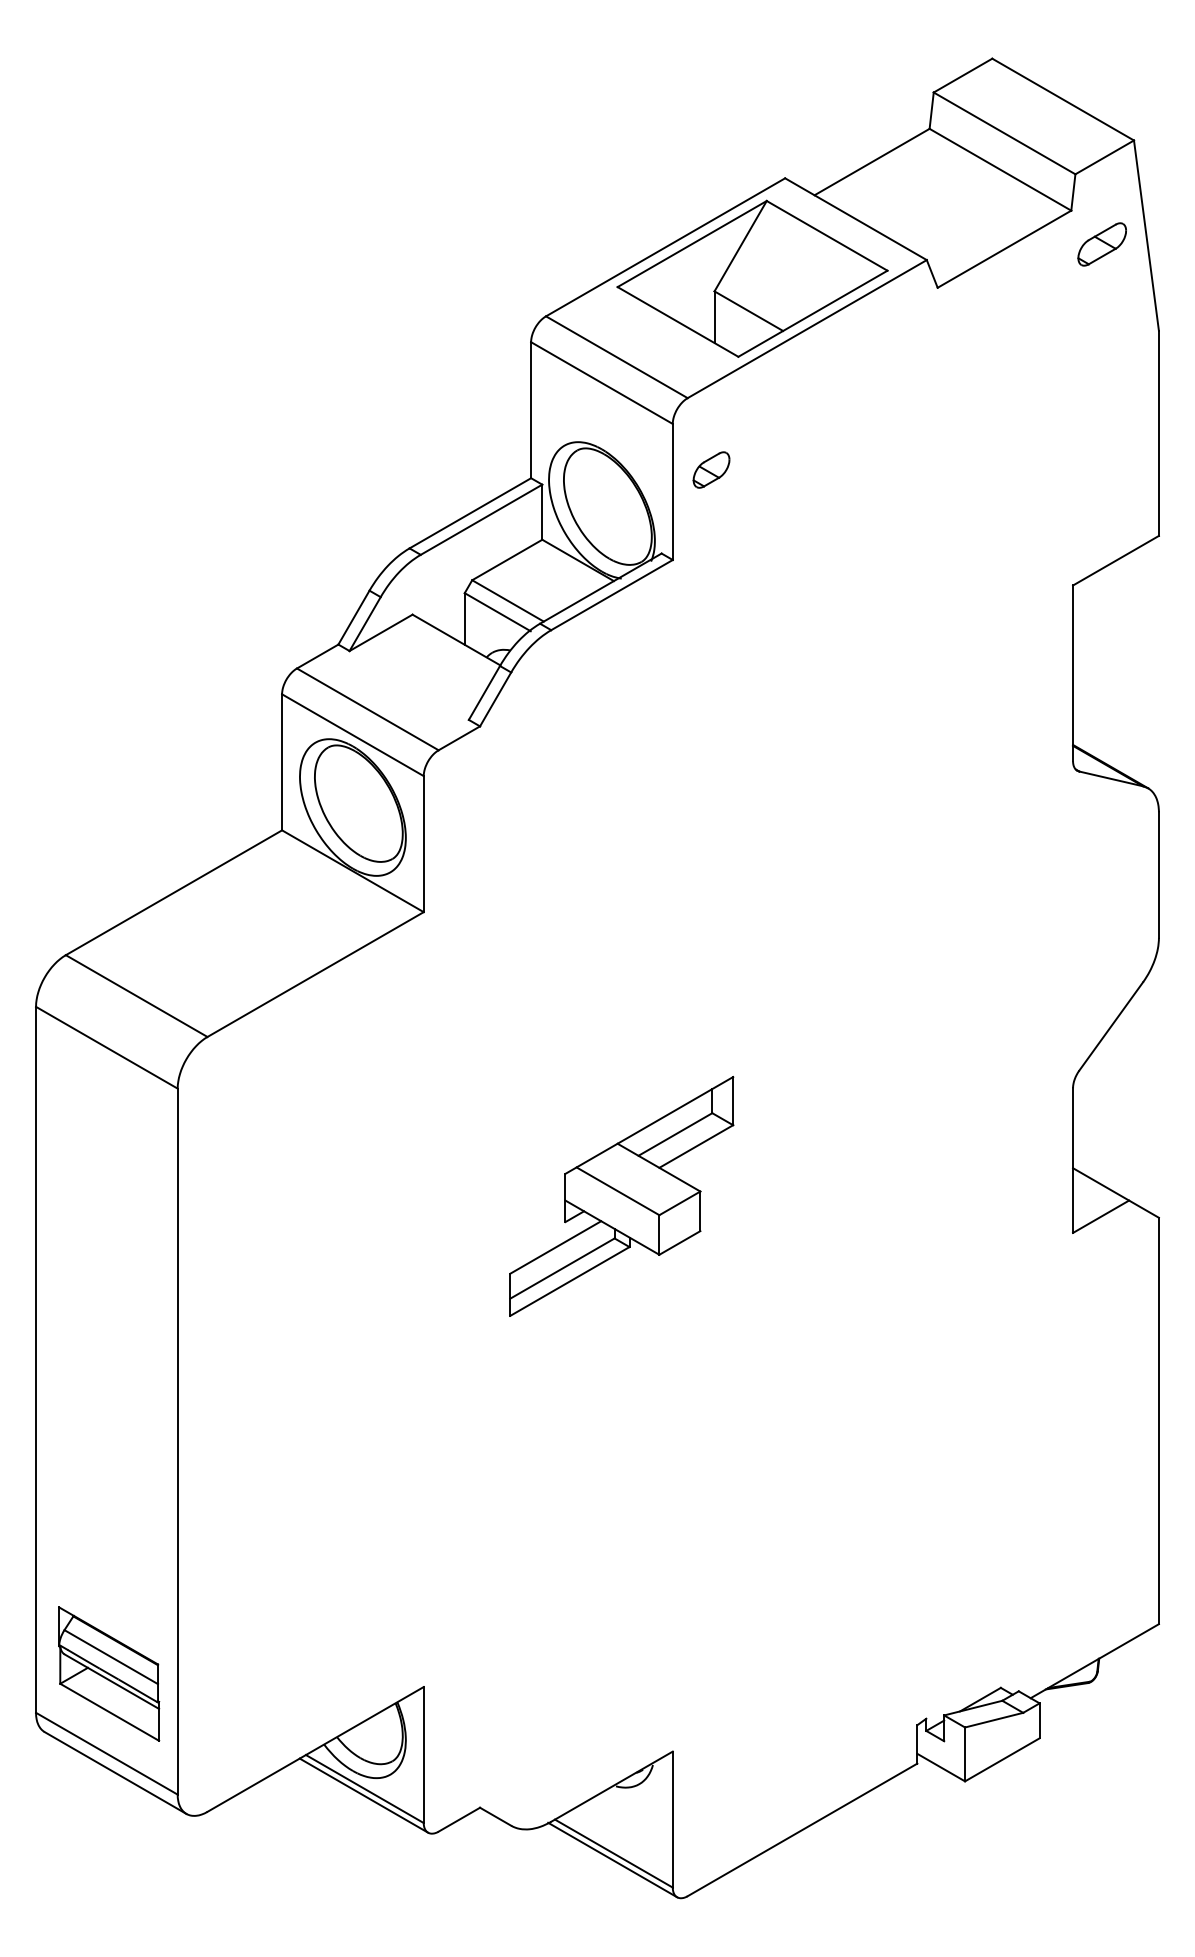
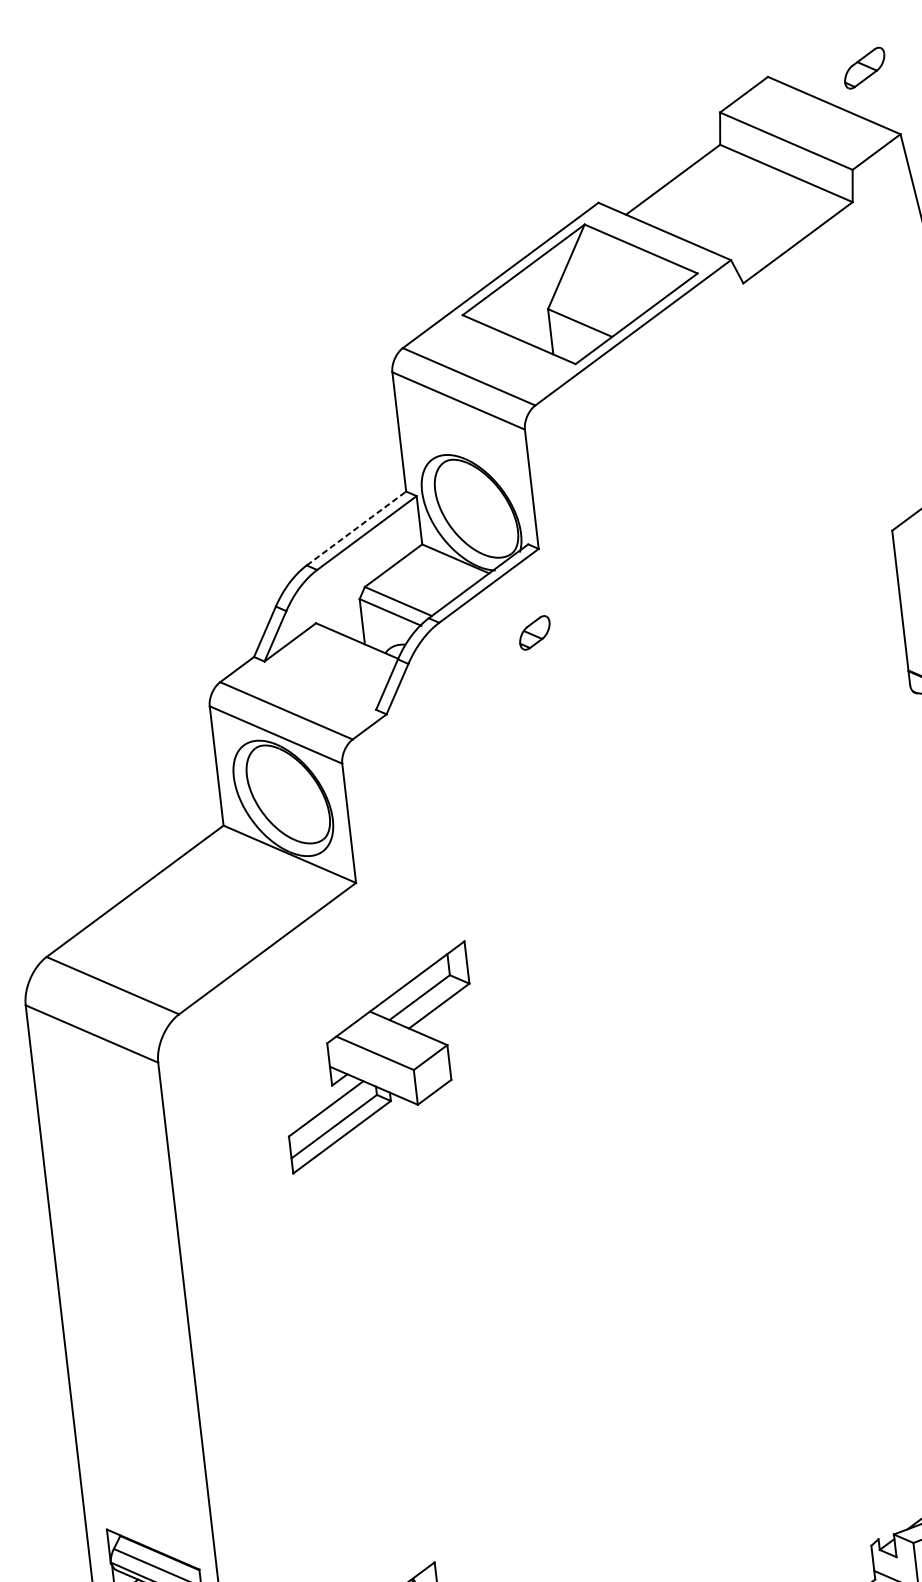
part: (1101, 244) -> (864, 68), moved
part: (711, 469) -> (534, 632), moved
line: (470, 513) -> (356, 528), solid -> dashed
part: (621, 1196) -> (378, 1057), moved

